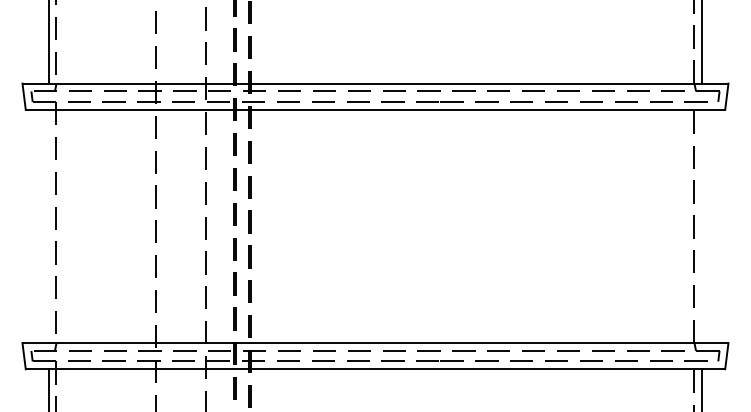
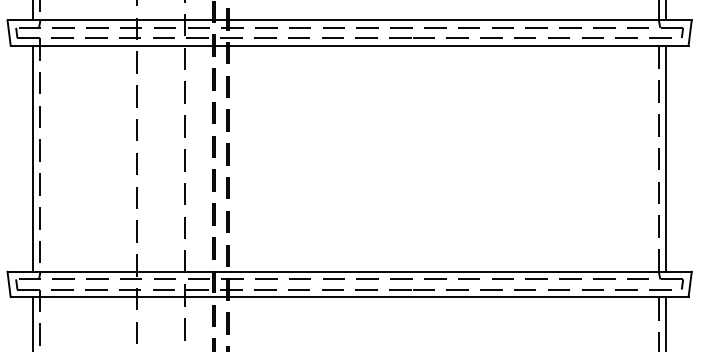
line: (48, 226) -> (32, 158), added
line: (702, 226) -> (666, 158), added

